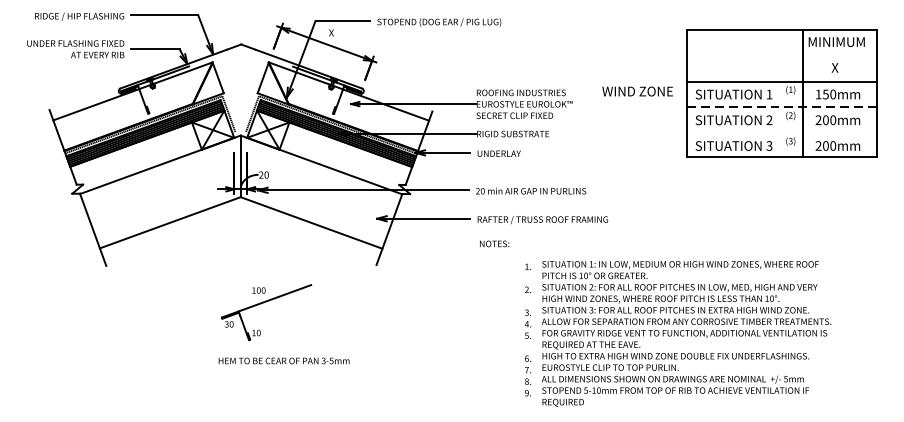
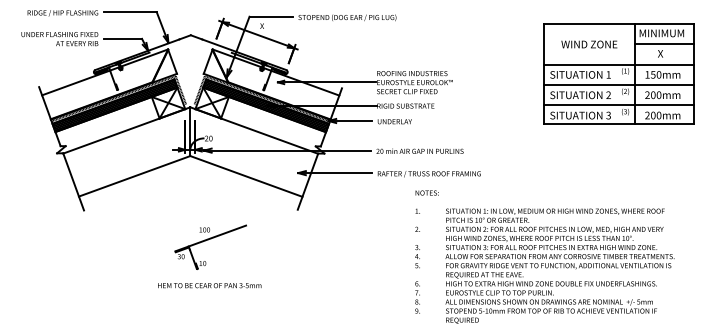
line: (840, 56) -> (664, 44), added
text: (637, 91) -> (589, 44), moved
line: (783, 106) -> (619, 84), dashed -> solid
line: (781, 133) -> (618, 105), added
text: (493, 243) -> (426, 192), moved
text: (685, 332) -> (559, 265), moved
text: (283, 360) -> (209, 285), moved

